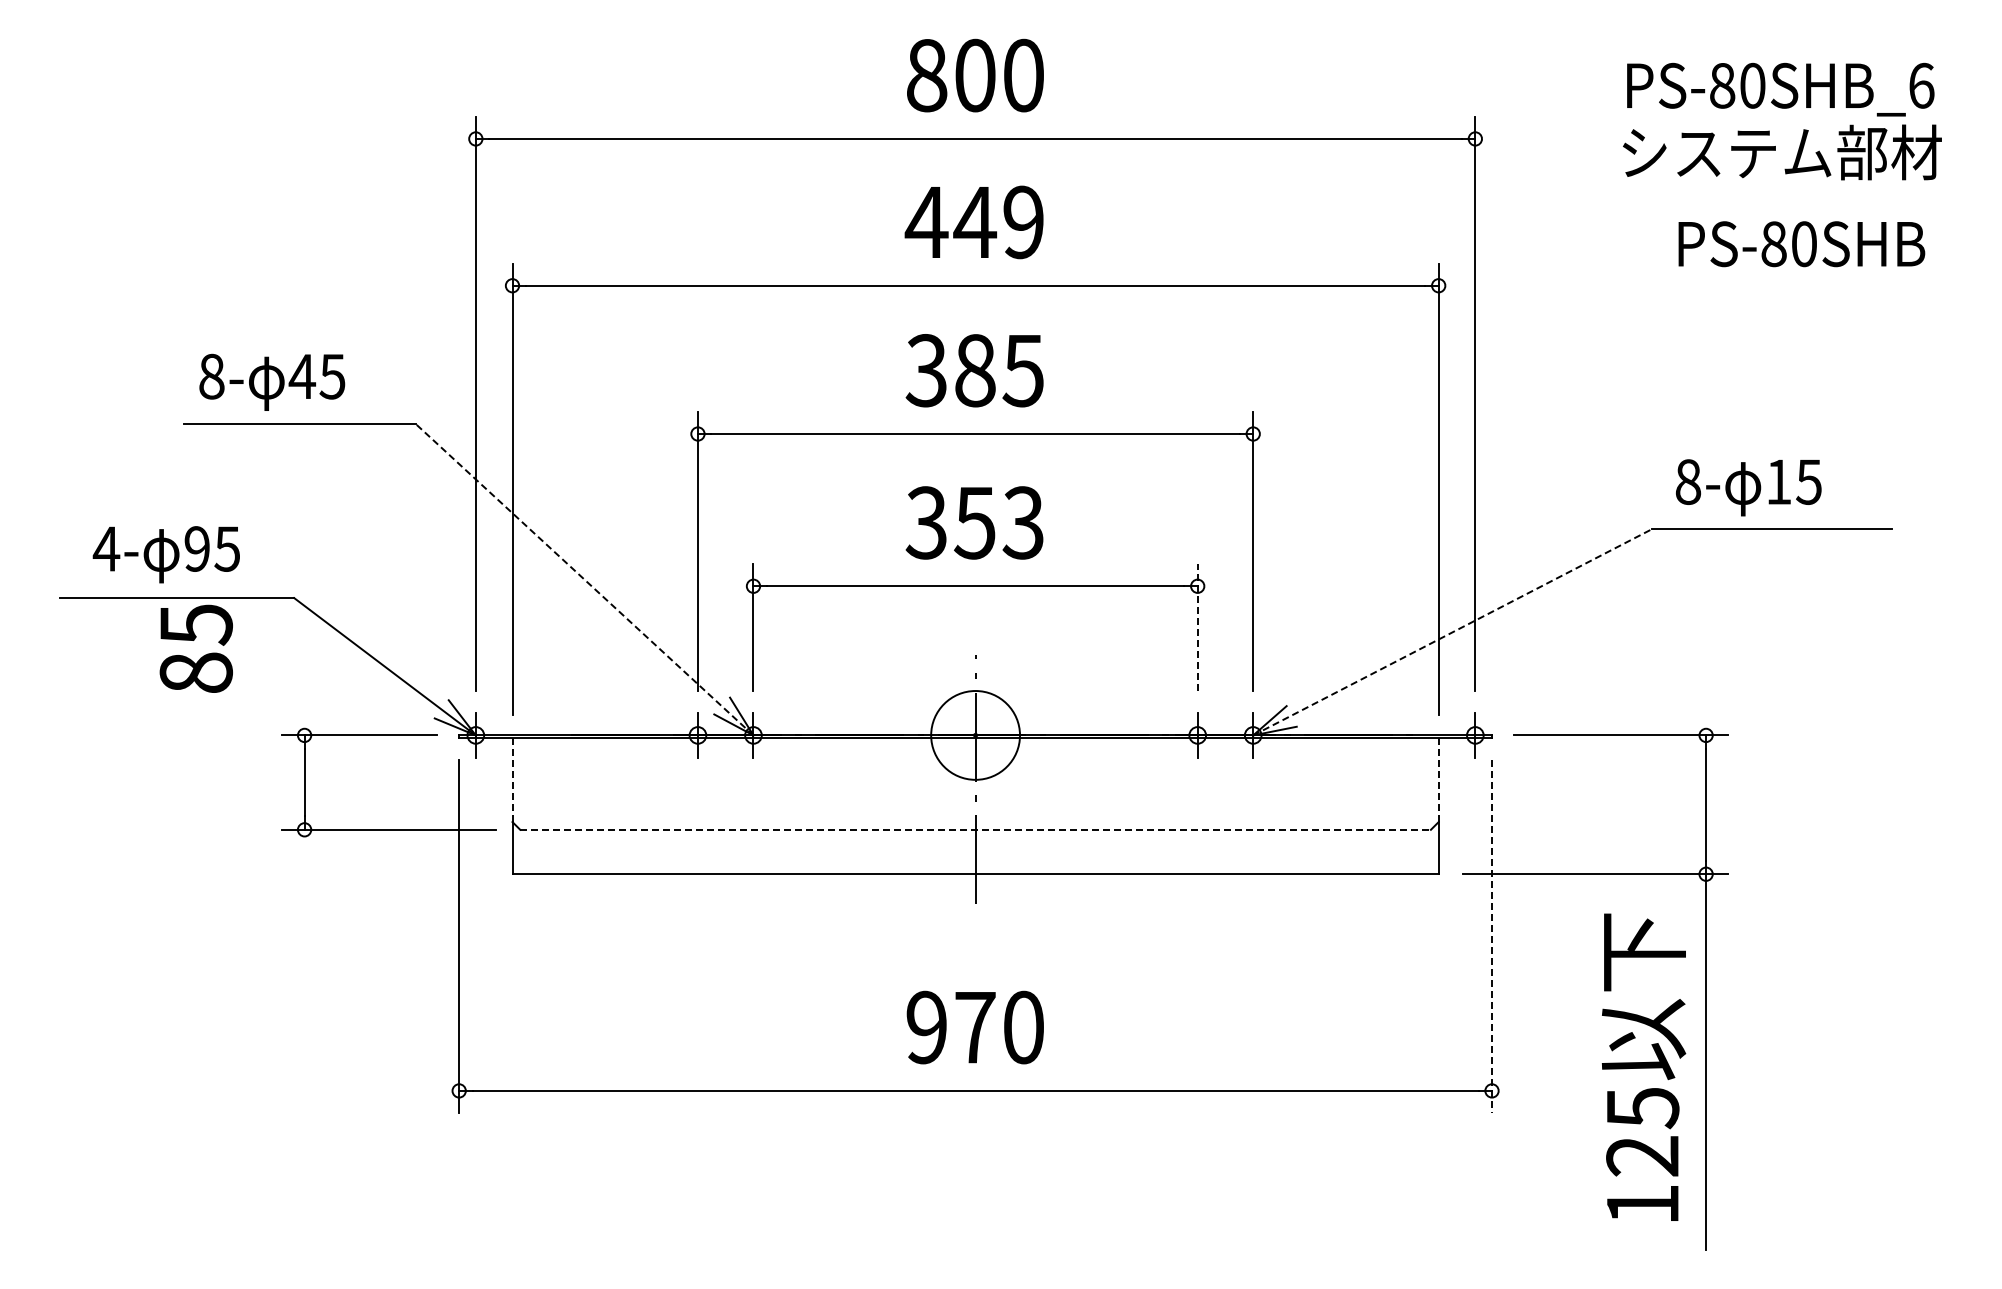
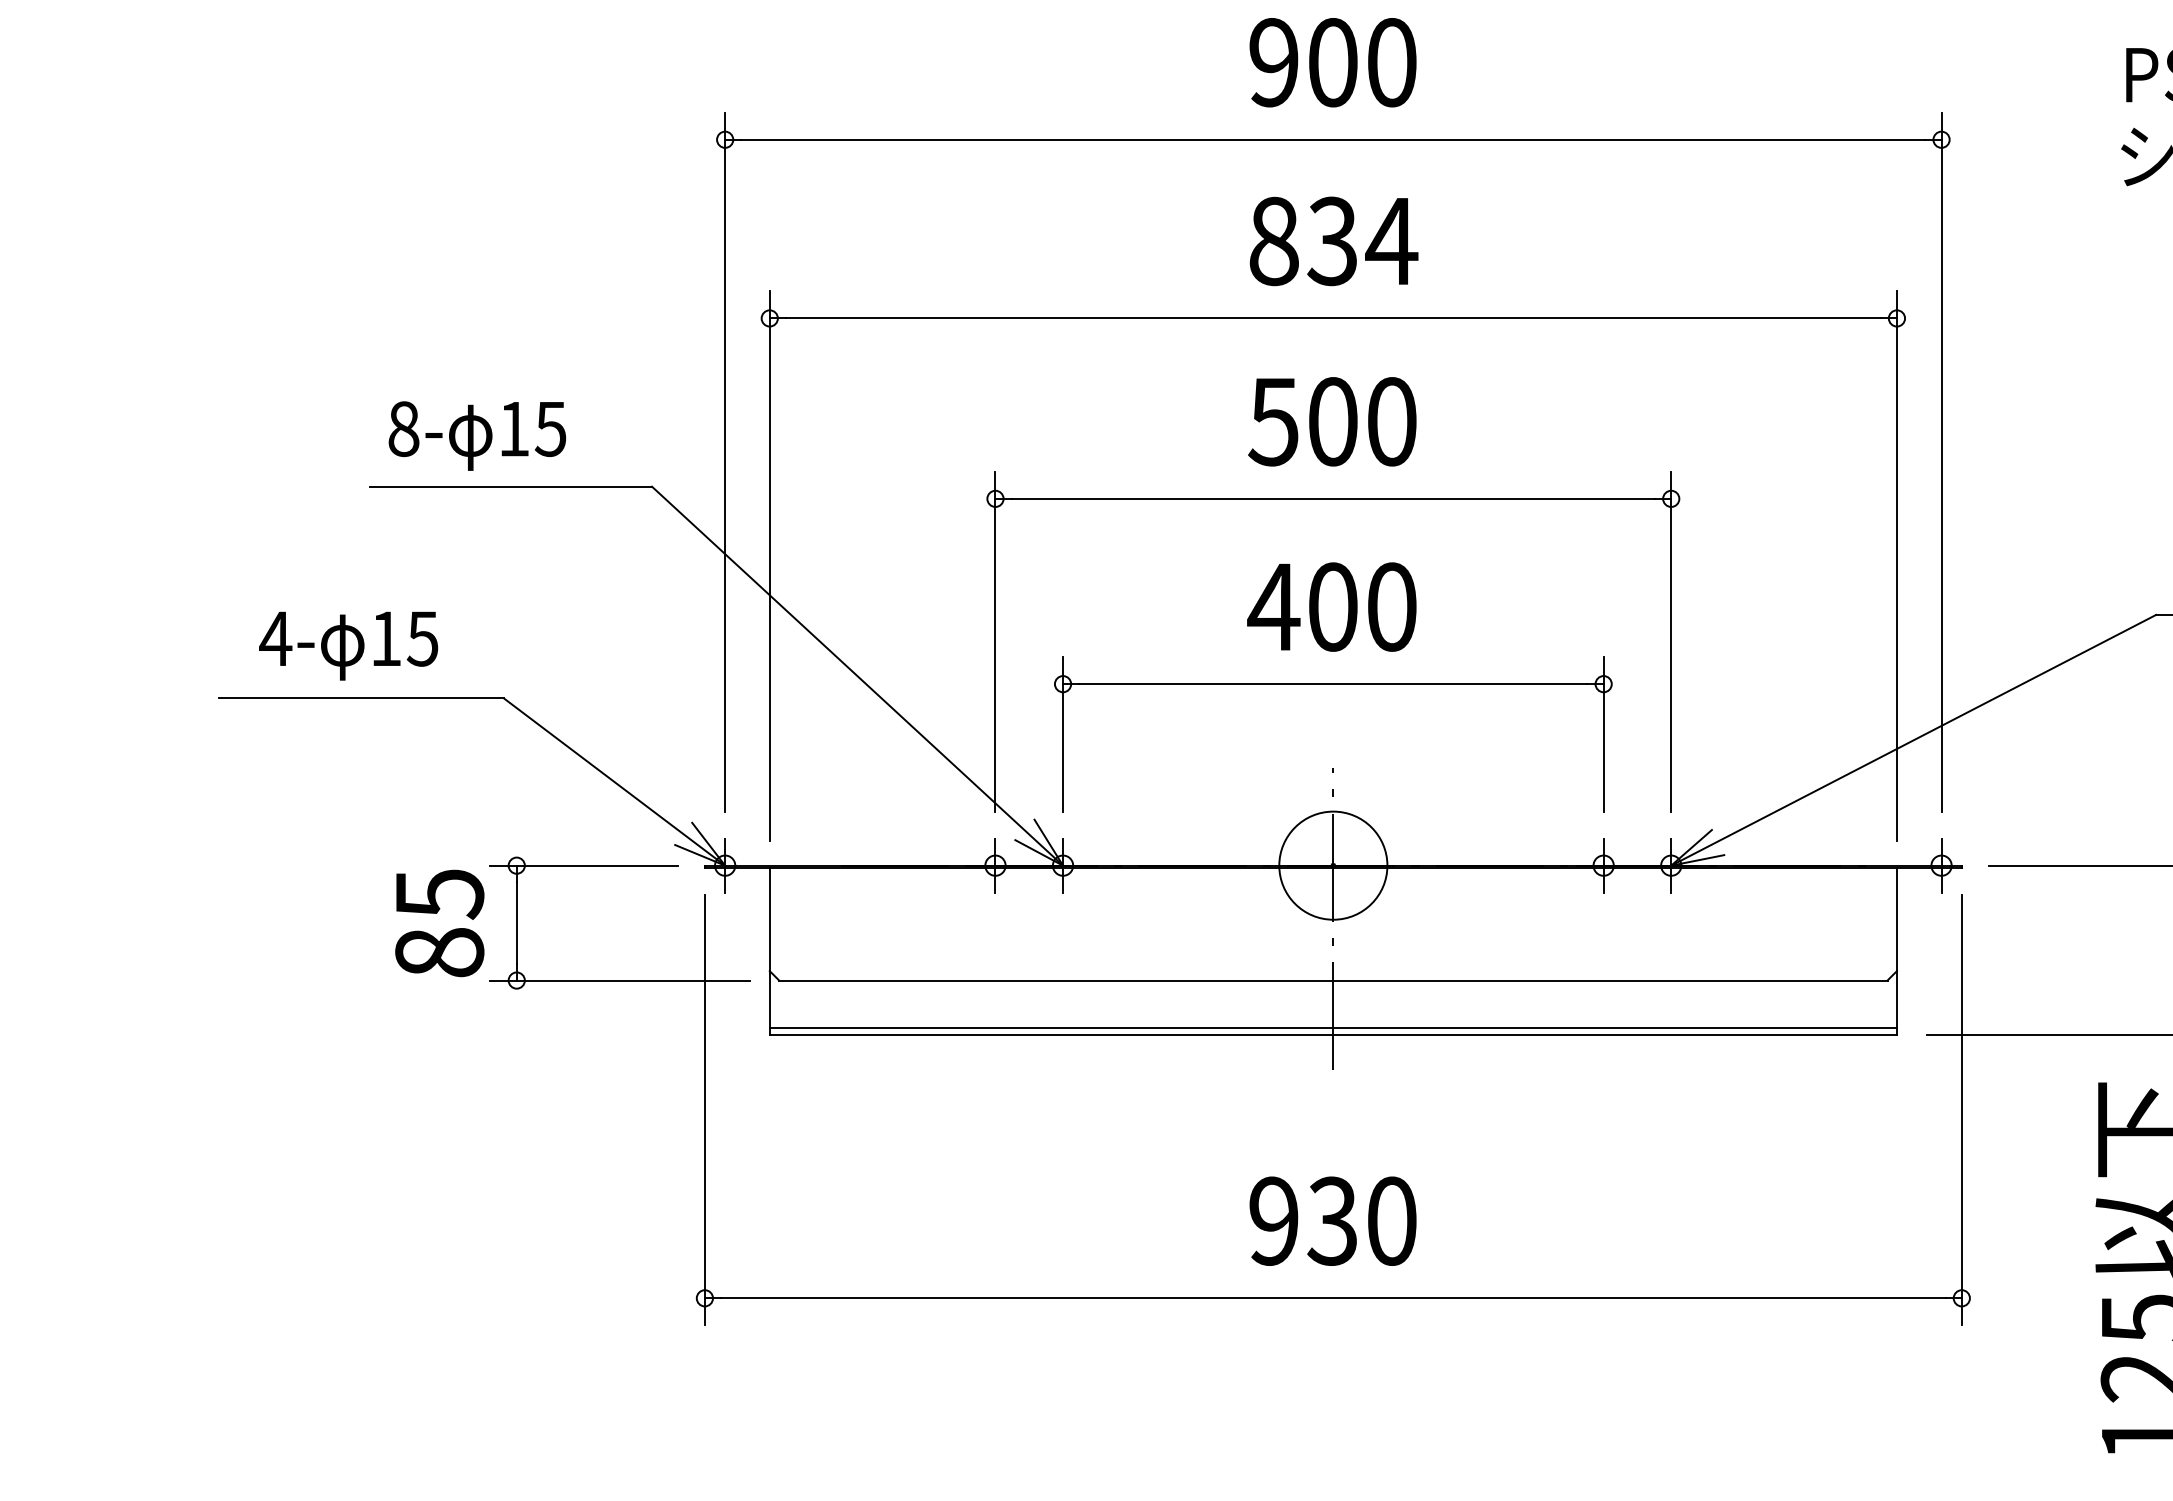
text: (926, 75) -> (1273, 62), 800 -> 900
text: (974, 222) -> (1332, 241), 449 -> 834
text: (974, 370) -> (1332, 421), 385 -> 500
text: (302, 376) -> (514, 428), 45 -> 15
text: (973, 522) -> (1330, 606), 353 -> 400
text: (196, 548) -> (385, 638), 95 -> 15
line: (584, 579) -> (857, 675), dashed -> solid
line: (1197, 627) -> (1603, 734), dashed -> solid
line: (1452, 632) -> (1913, 740), dashed -> solid
text: (195, 648) -> (438, 922), moved
line: (512, 780) -> (769, 920), dashed -> solid
line: (1438, 780) -> (1896, 920), dashed -> solid
line: (976, 829) -> (1334, 980), dashed -> solid
line: (975, 868) -> (1333, 1027), added
line: (1492, 936) -> (1962, 1110), dashed -> solid
text: (974, 1027) -> (1332, 1221), 970 -> 930

